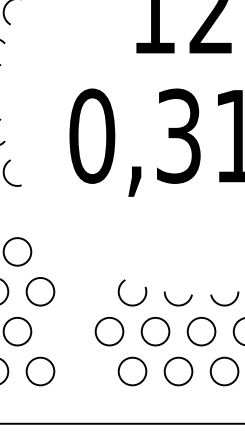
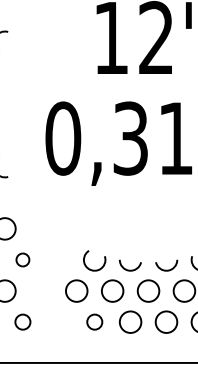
circle: (39, 291) -> (22, 259), size x0.6
circle: (39, 370) -> (22, 321), size x0.7
circle: (132, 370) -> (94, 321), size x0.7

